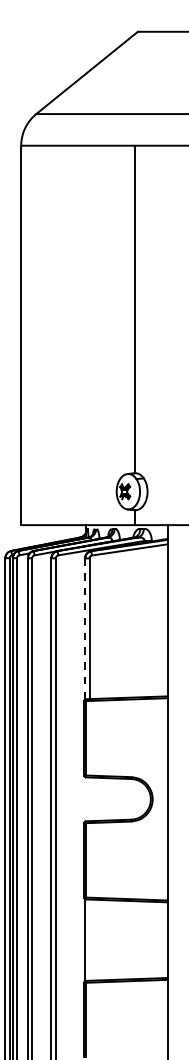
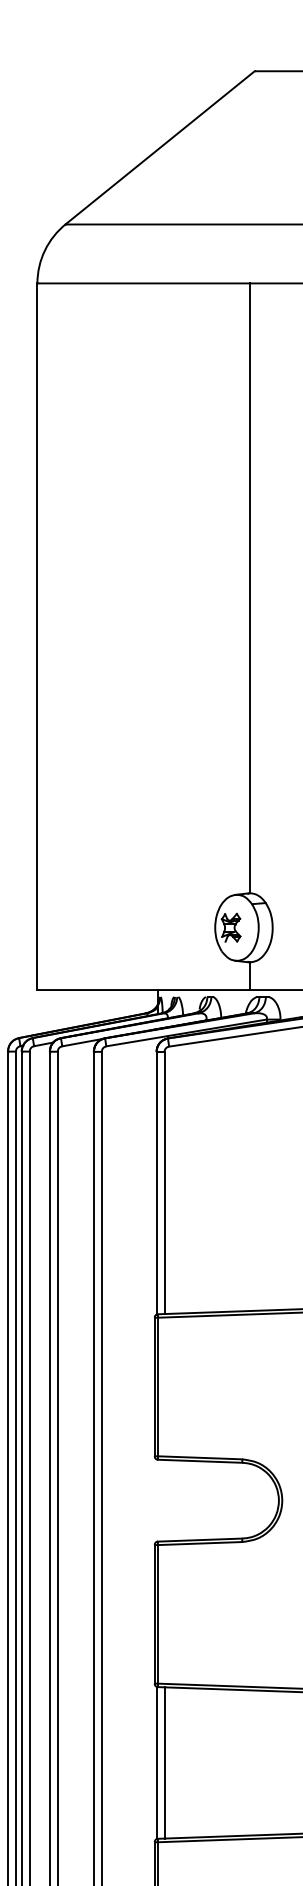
line: (85, 628) -> (157, 1182), dashed -> solid
line: (89, 939) -> (164, 1761), added

